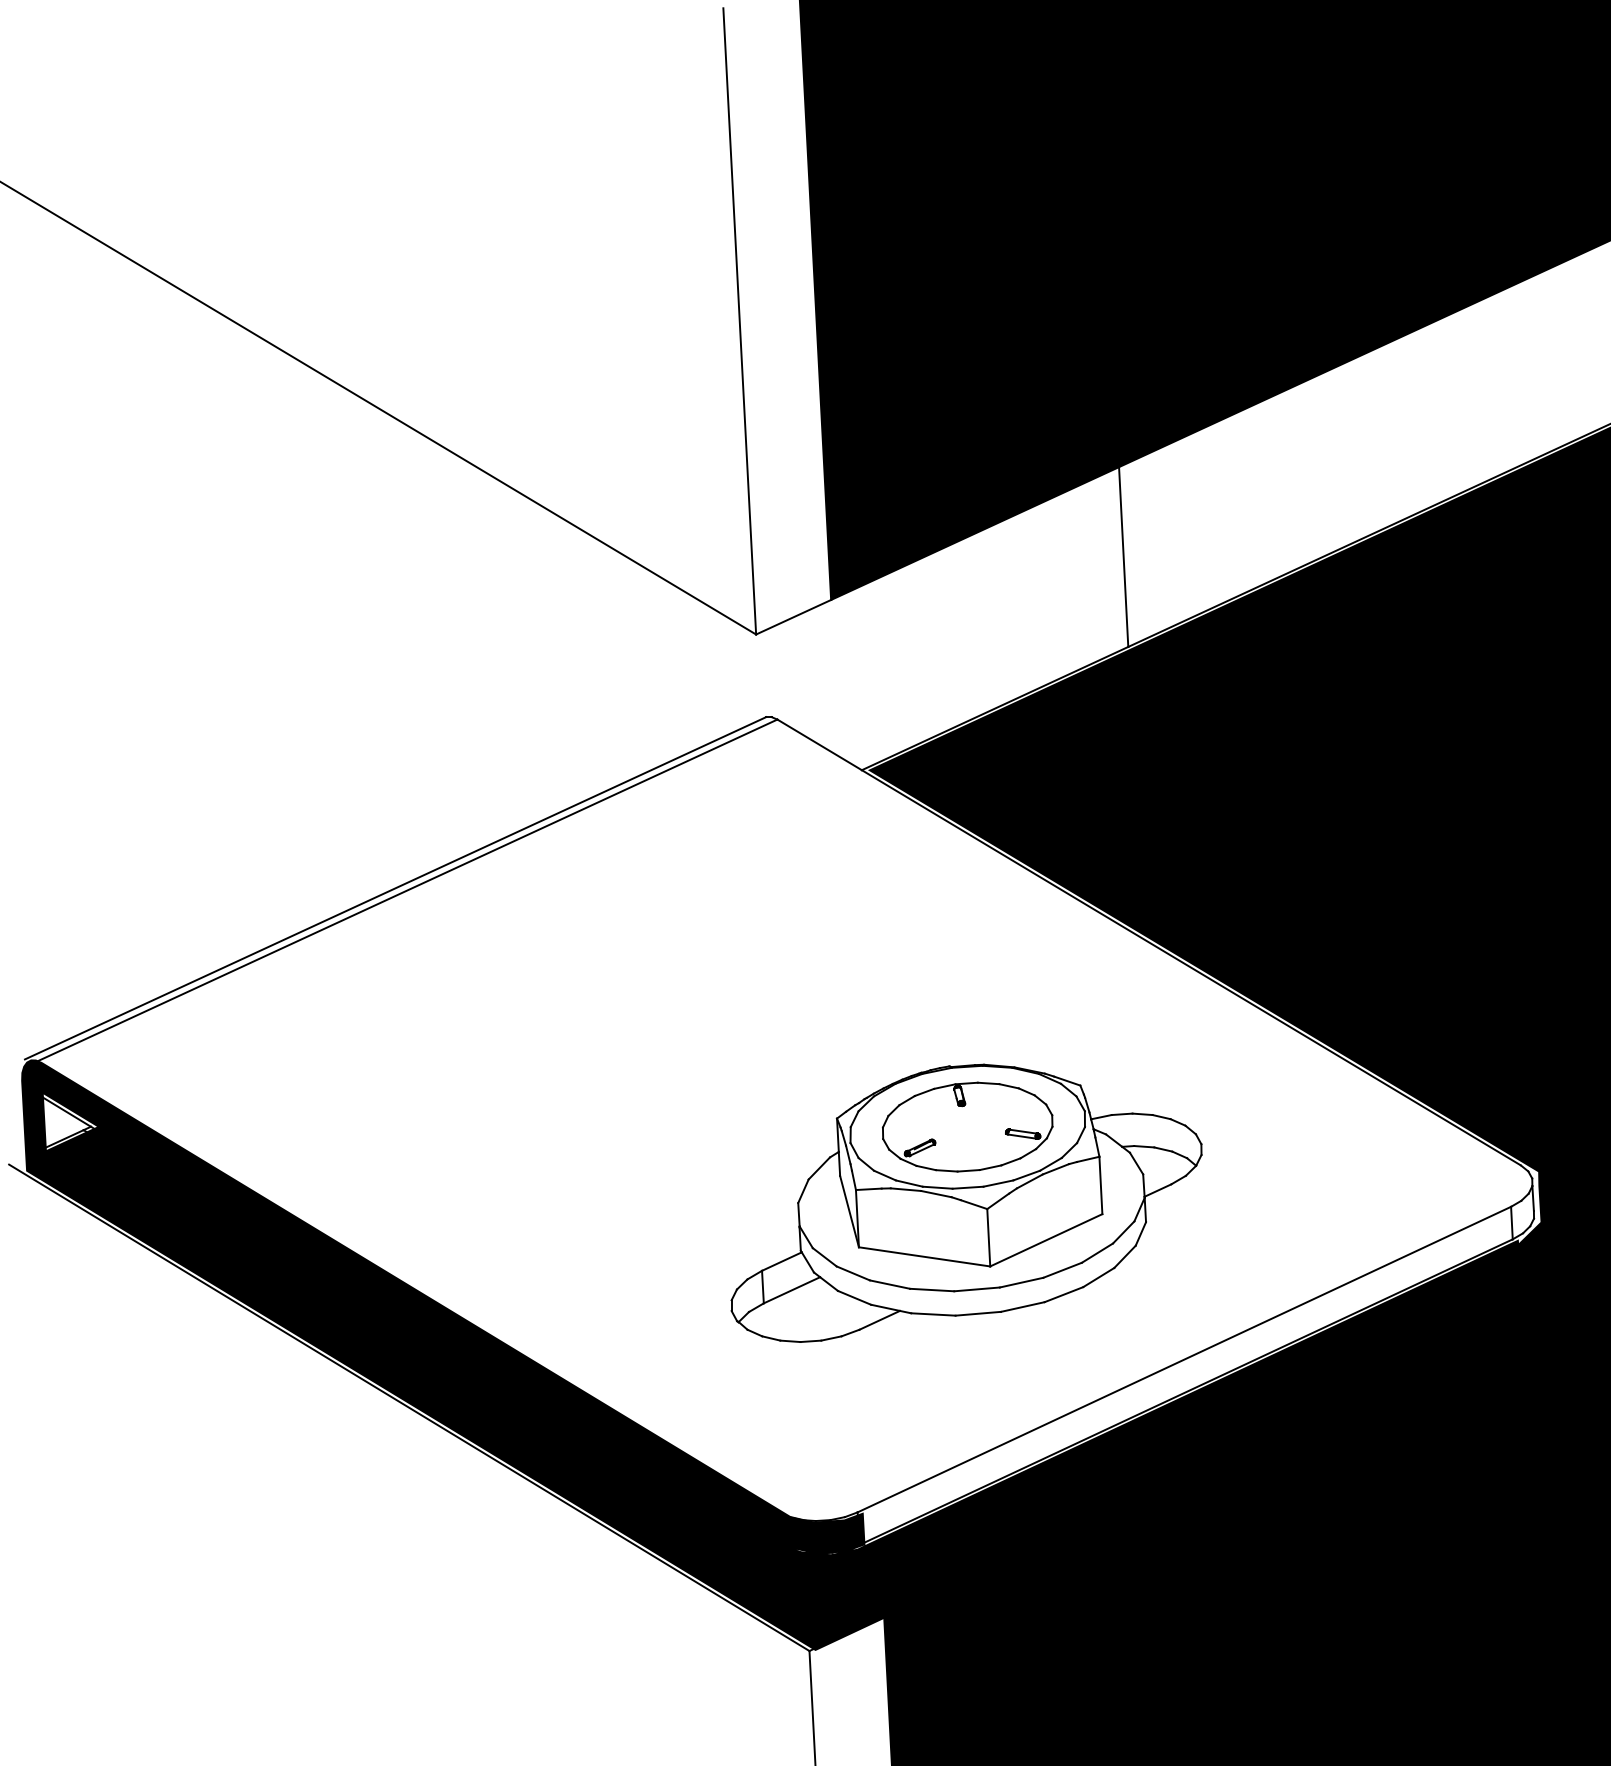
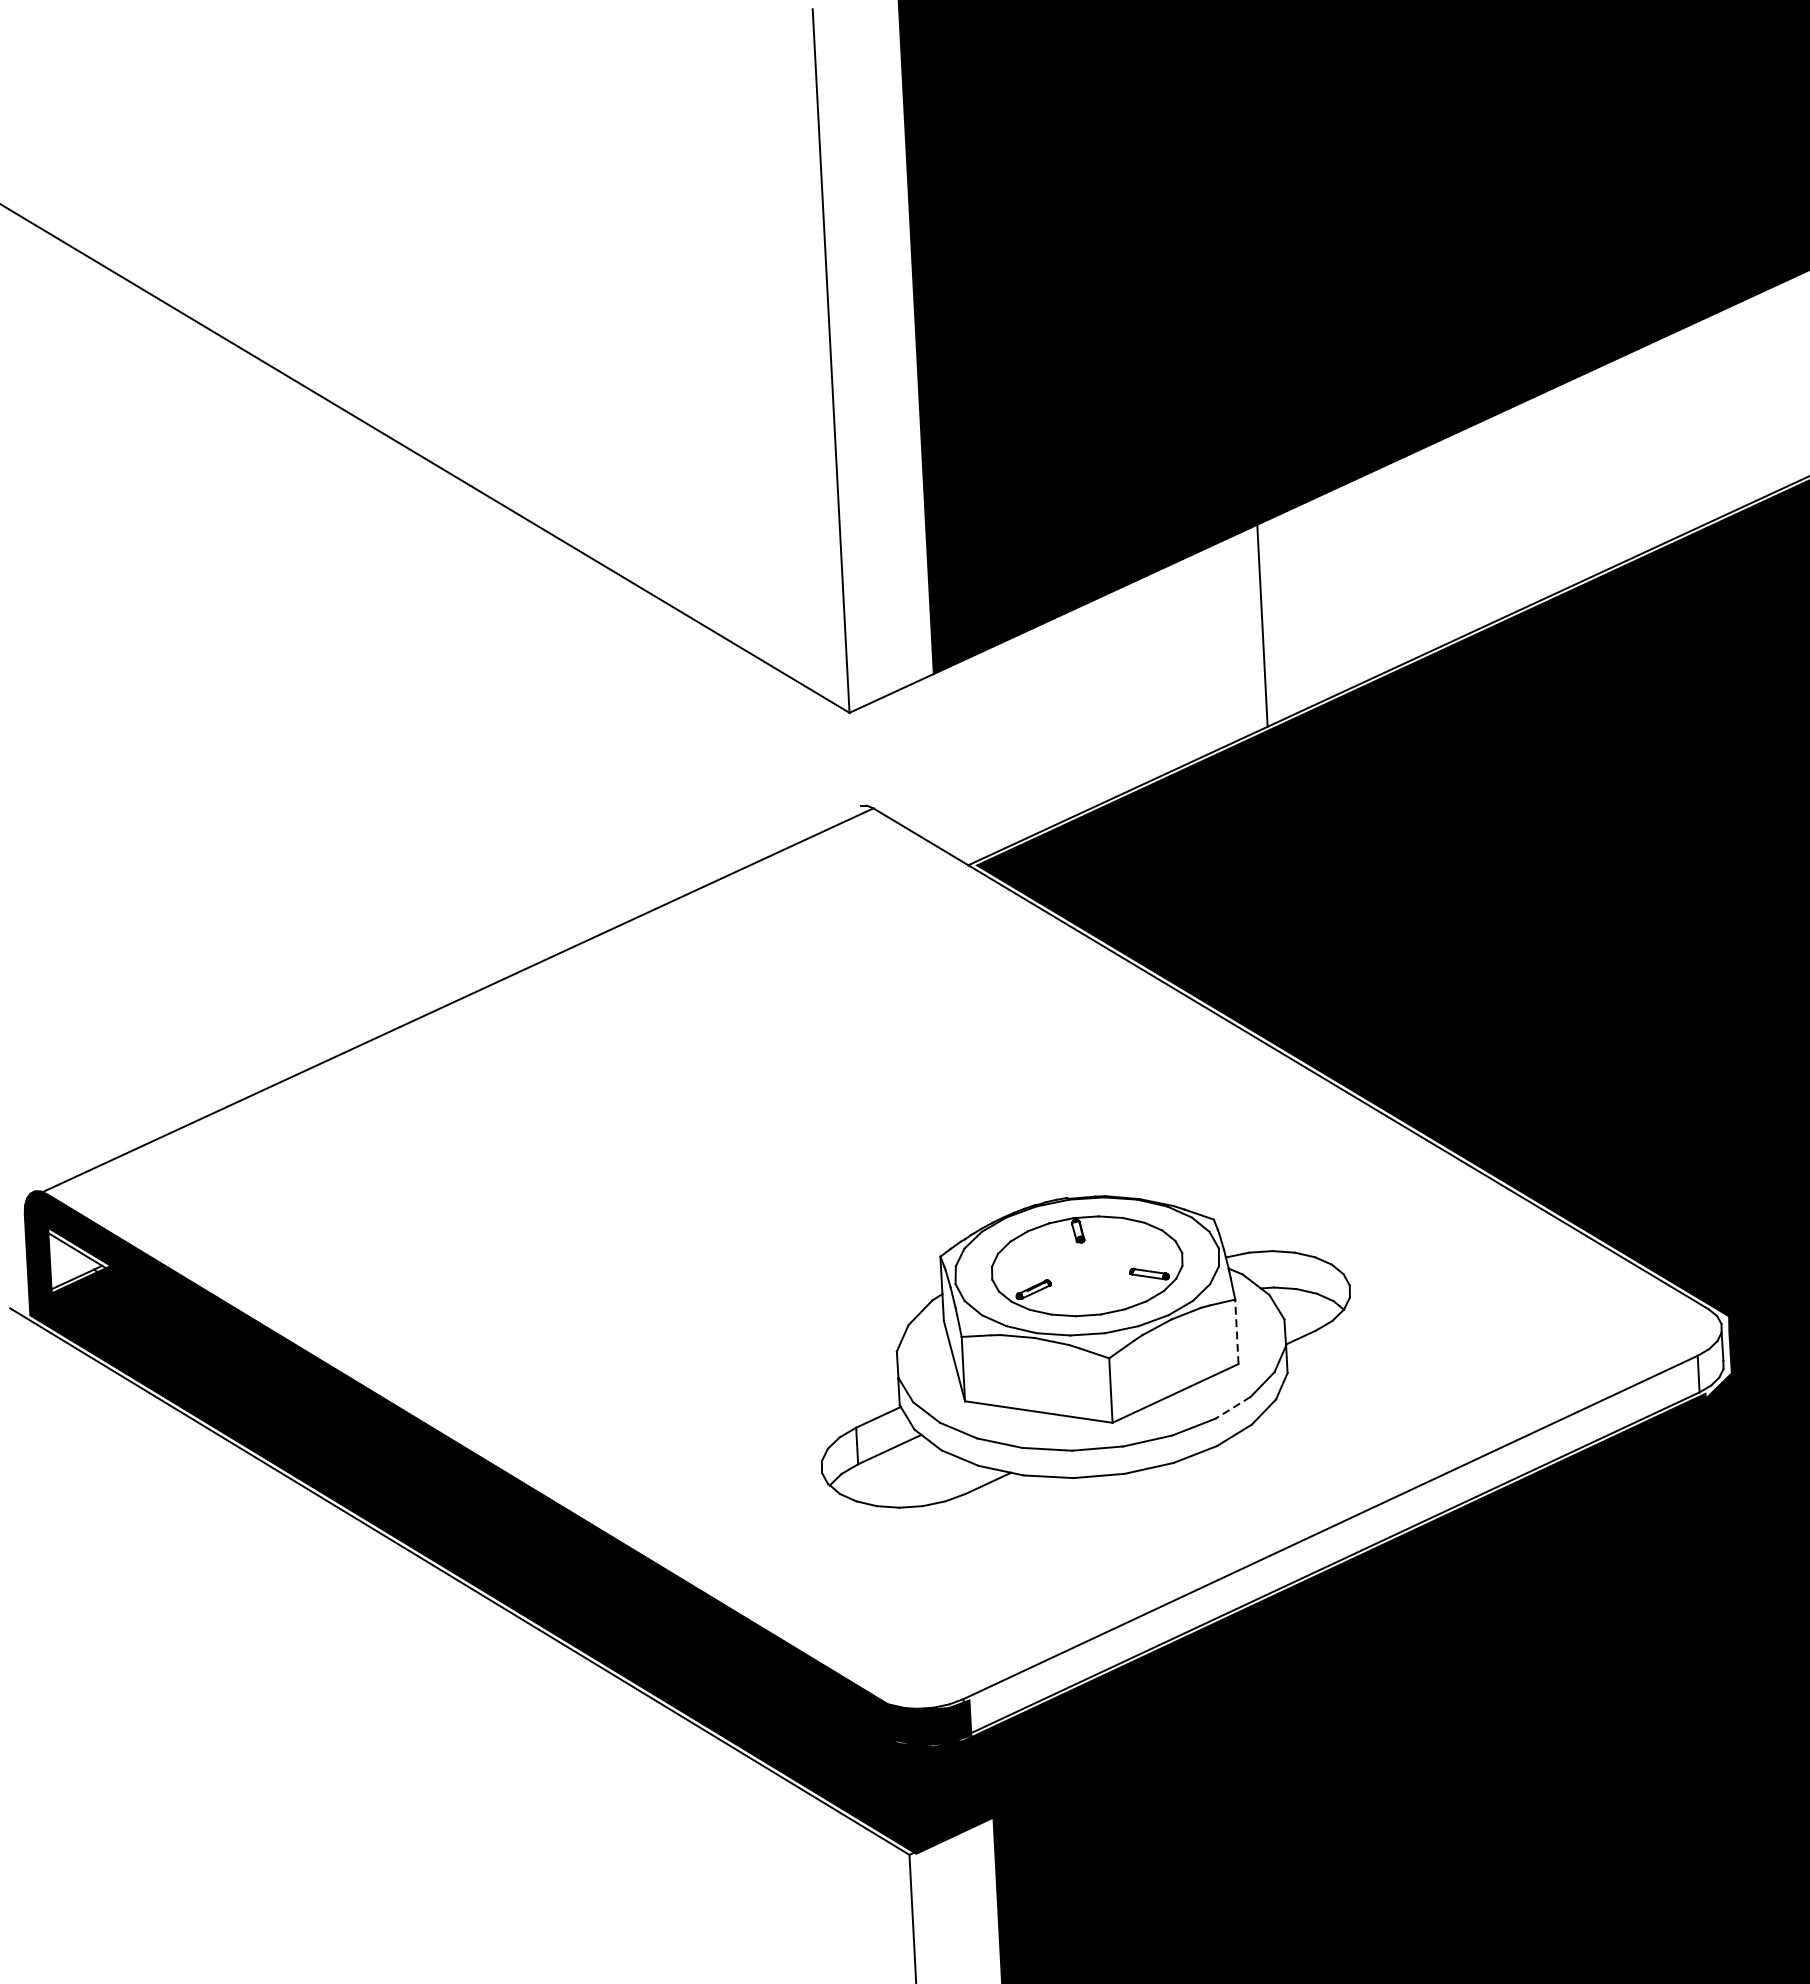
line: (395, 888) -> (444, 998), removed
line: (1100, 1185) -> (1236, 1331), solid -> dashed
line: (1097, 1253) -> (1233, 1408), solid -> dashed

